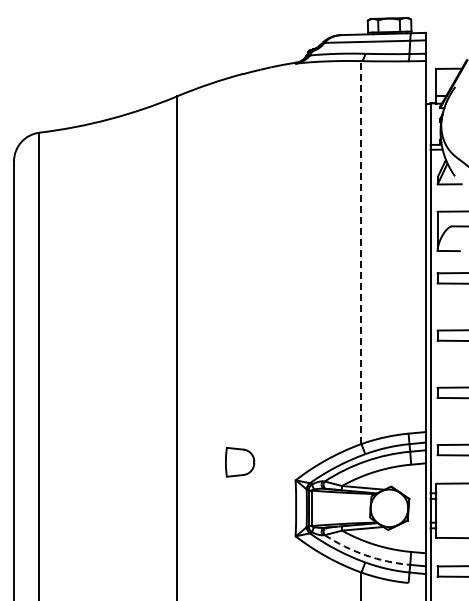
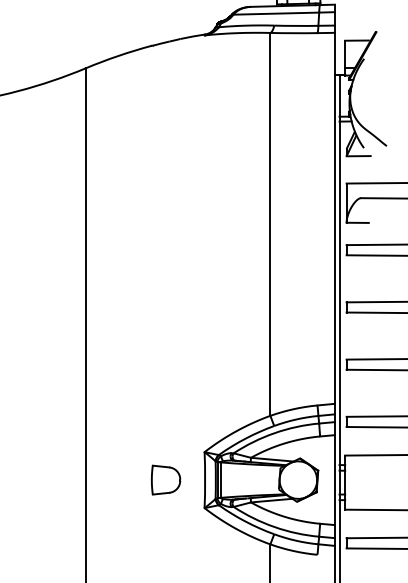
line: (361, 252) -> (270, 224), dashed -> solid
part: (240, 461) -> (166, 479), moved
arc: (365, 555) -> (274, 527), dashed -> solid

